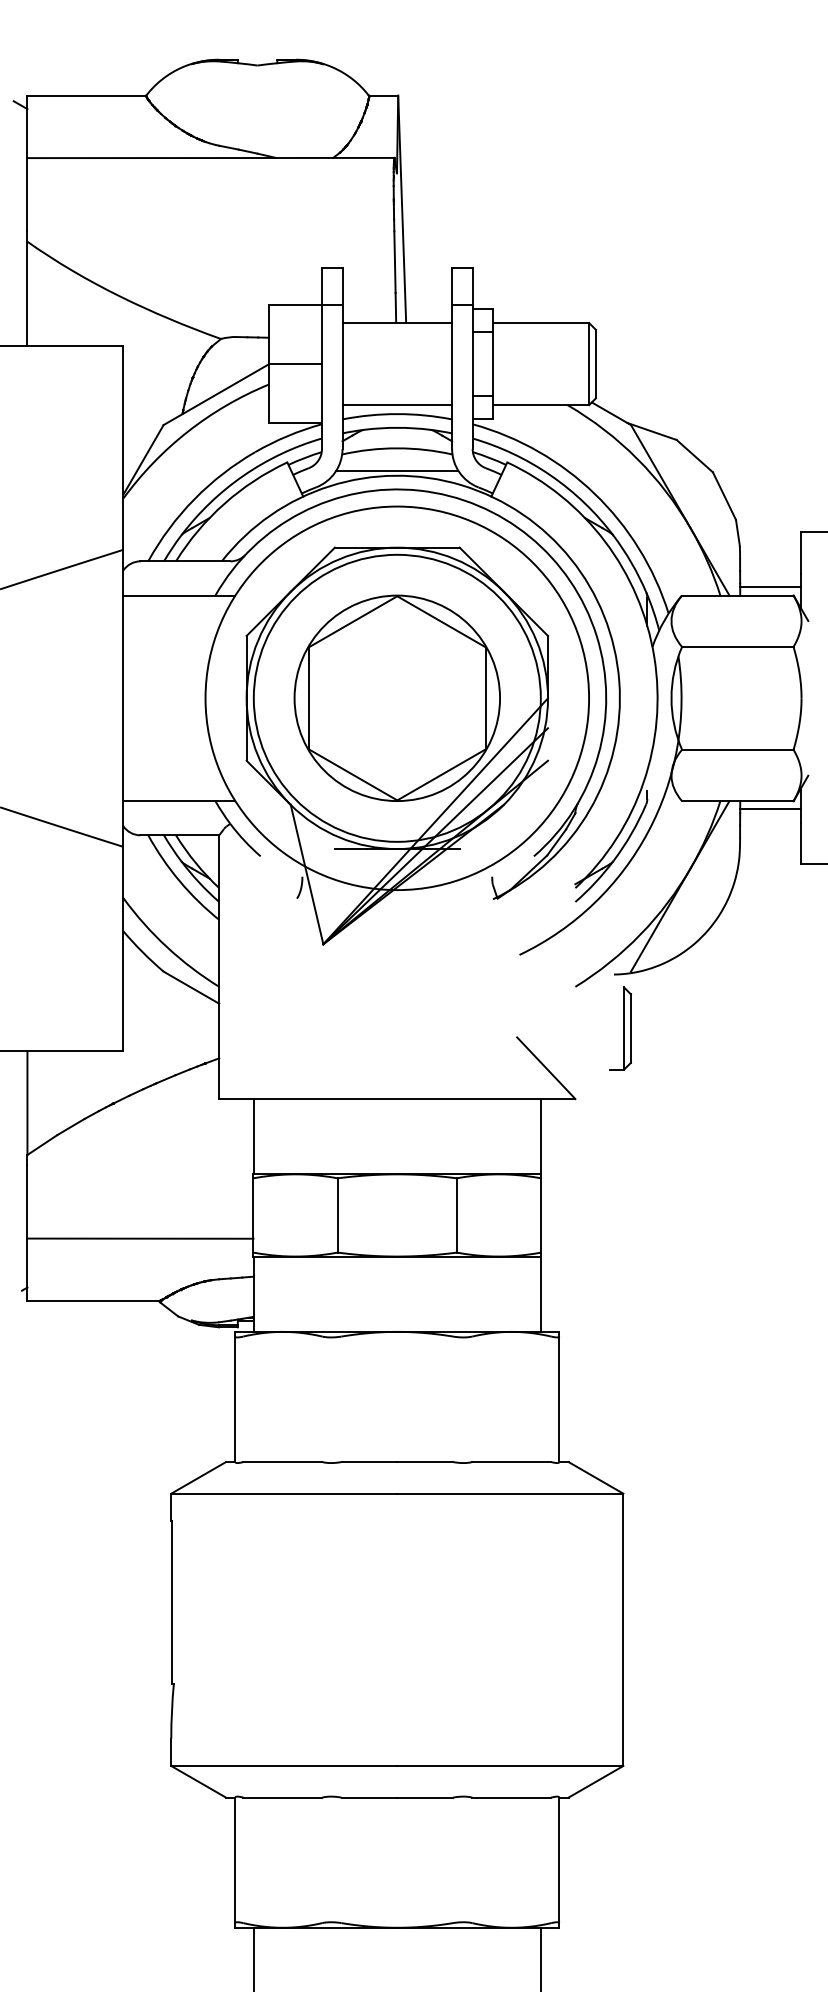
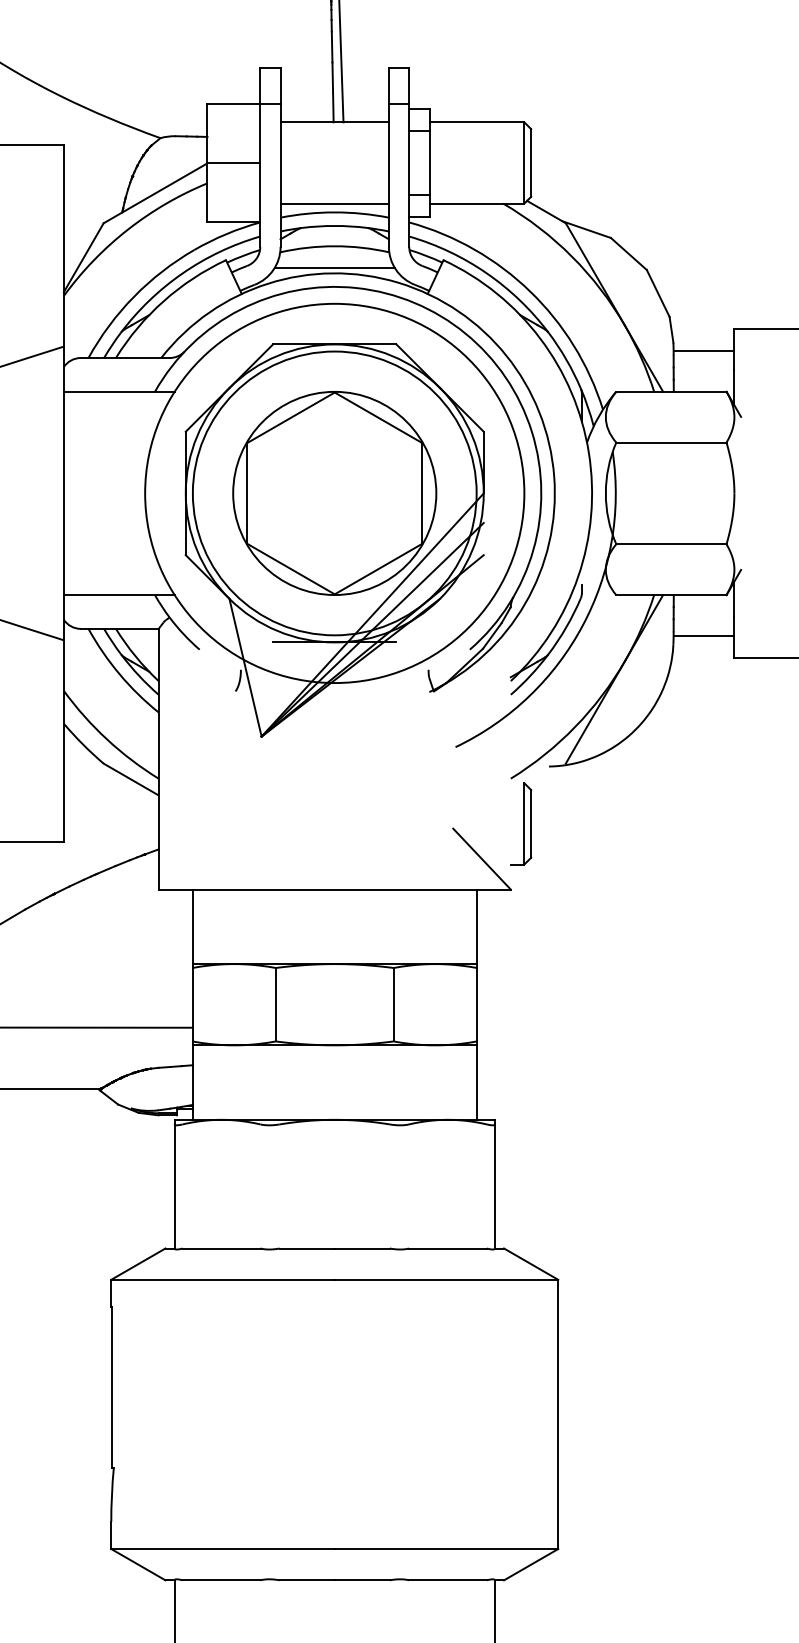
line: (770, 586) -> (703, 351), moved
line: (770, 809) -> (703, 635), moved
part: (620, 1028) -> (520, 823), moved

